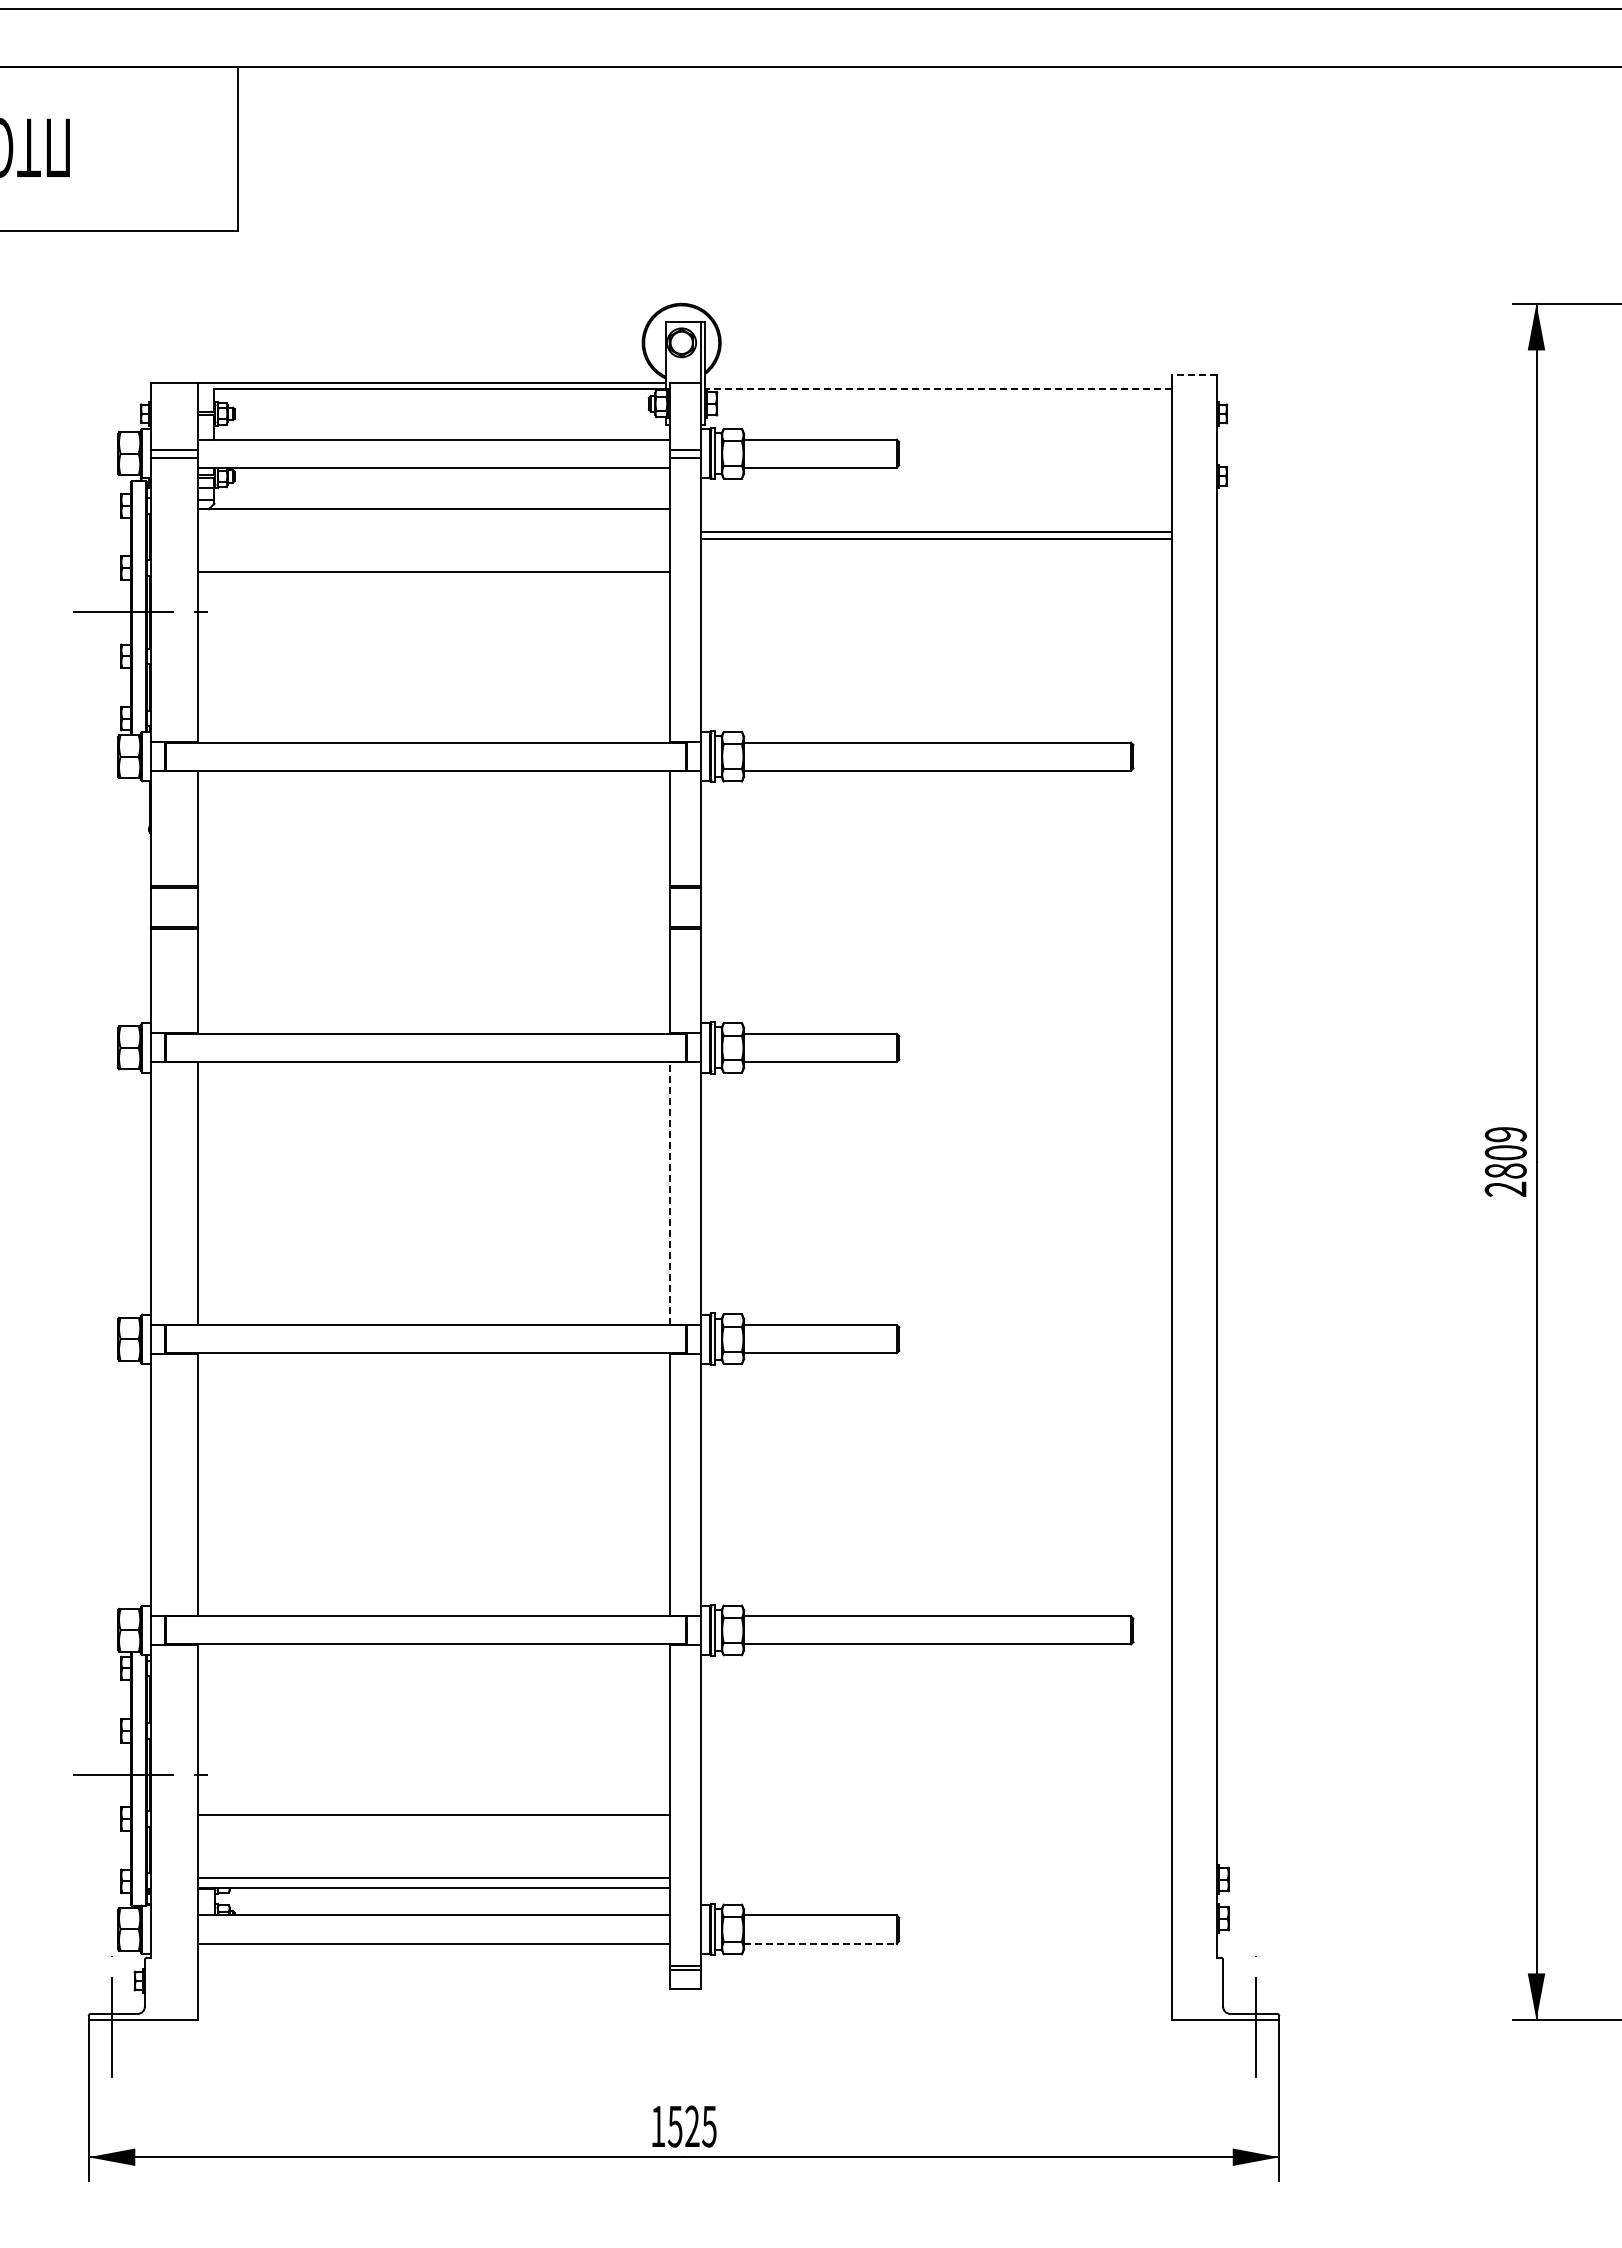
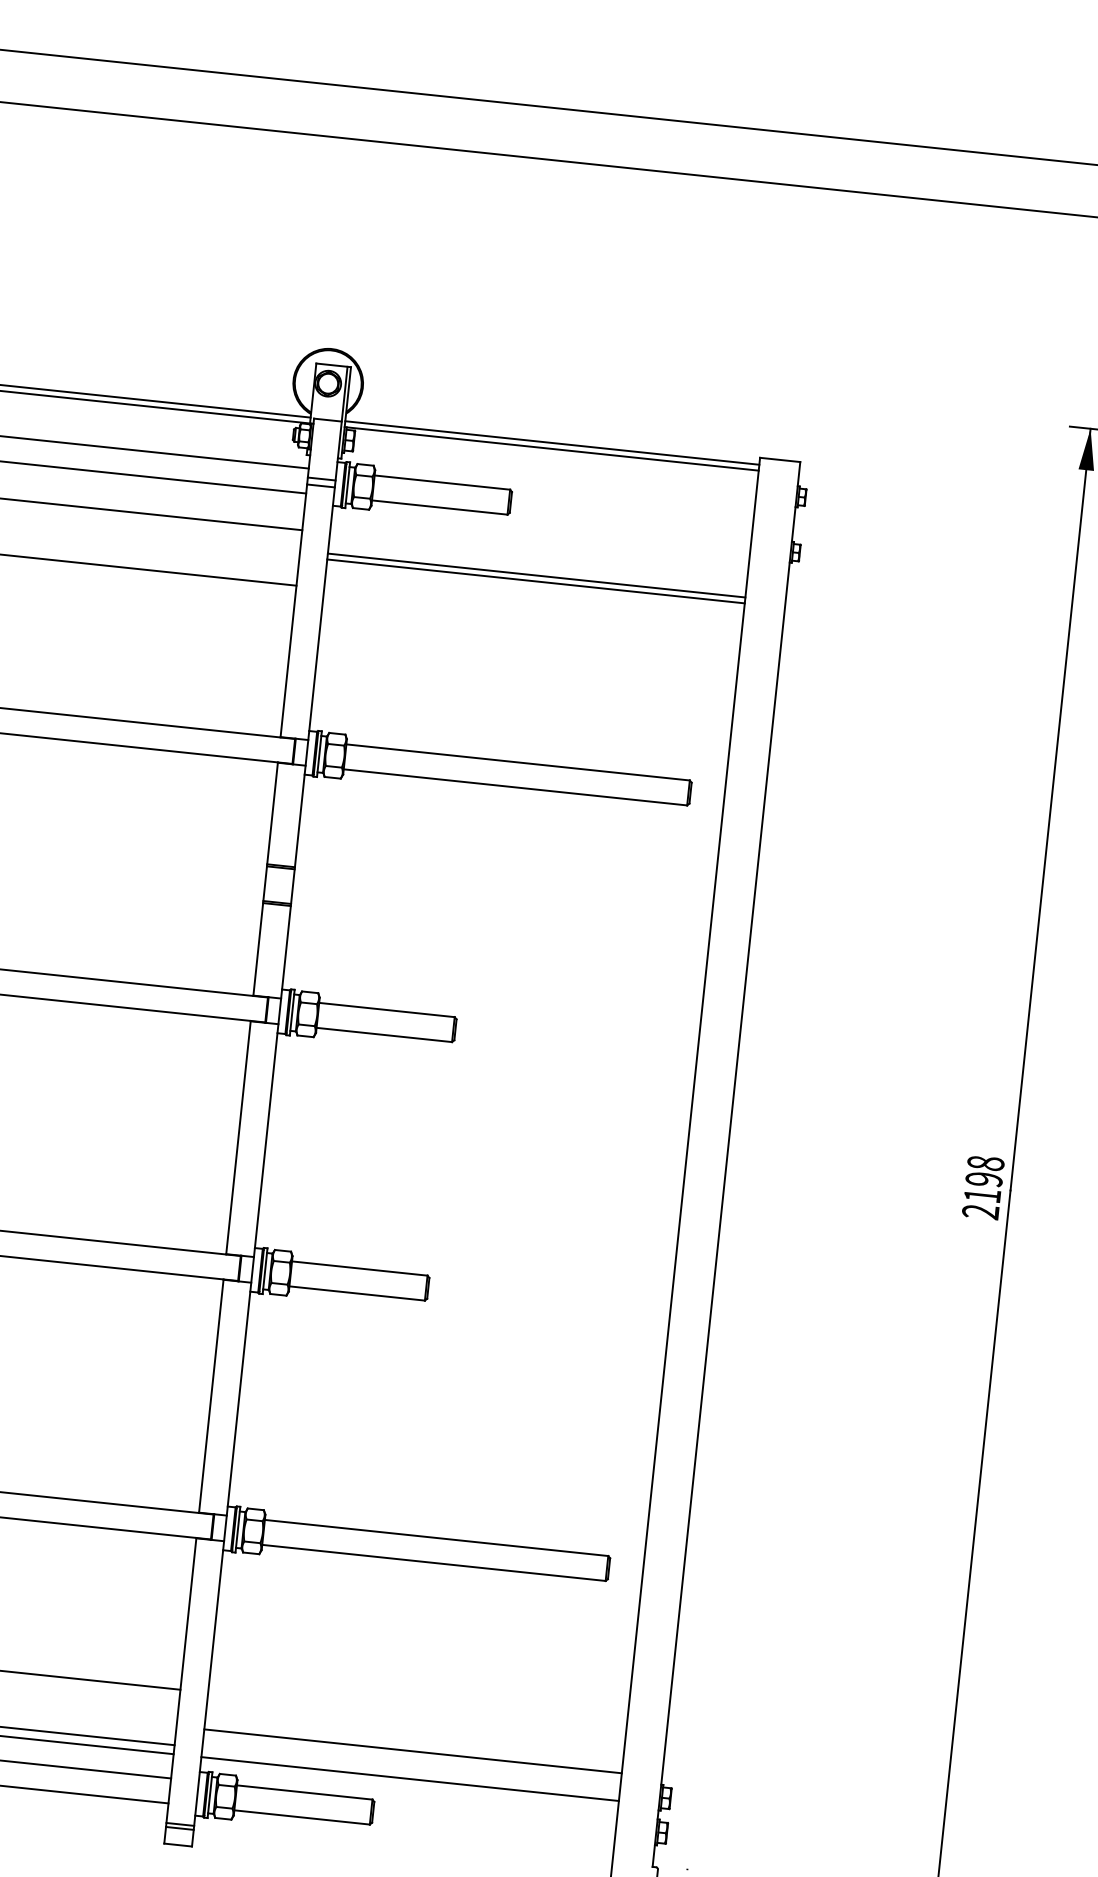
line: (1194, 374) -> (780, 459), dashed -> solid
line: (938, 382) -> (552, 442), added
line: (937, 389) -> (550, 448), dashed -> solid
text: (1505, 1152) -> (983, 1179), 2809 -> 2198
line: (669, 1193) -> (238, 1137), dashed -> solid
line: (936, 1856) -> (413, 1751), added
line: (936, 1888) -> (410, 1779), added
line: (820, 1943) -> (302, 1817), dashed -> solid

